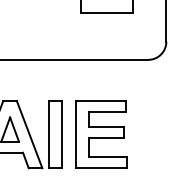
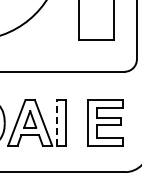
line: (48, 134) -> (56, 122), solid -> dashed
part: (101, 134) -> (105, 122), moved

